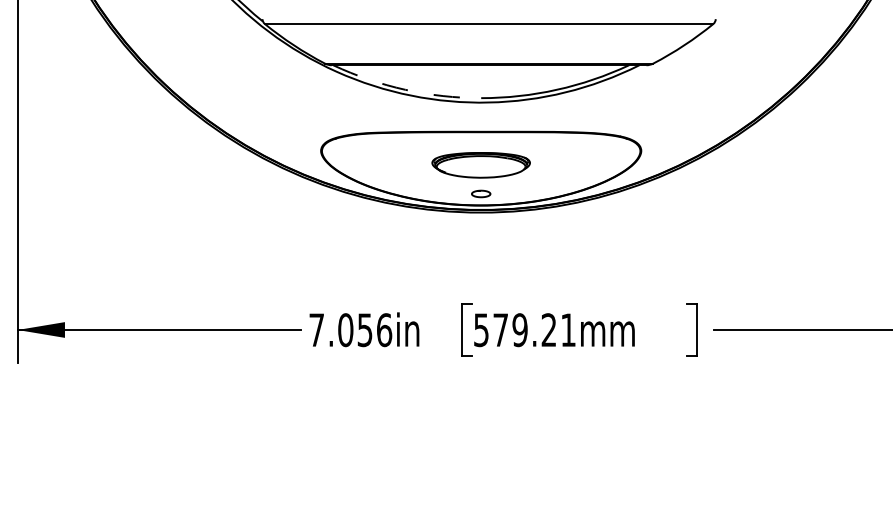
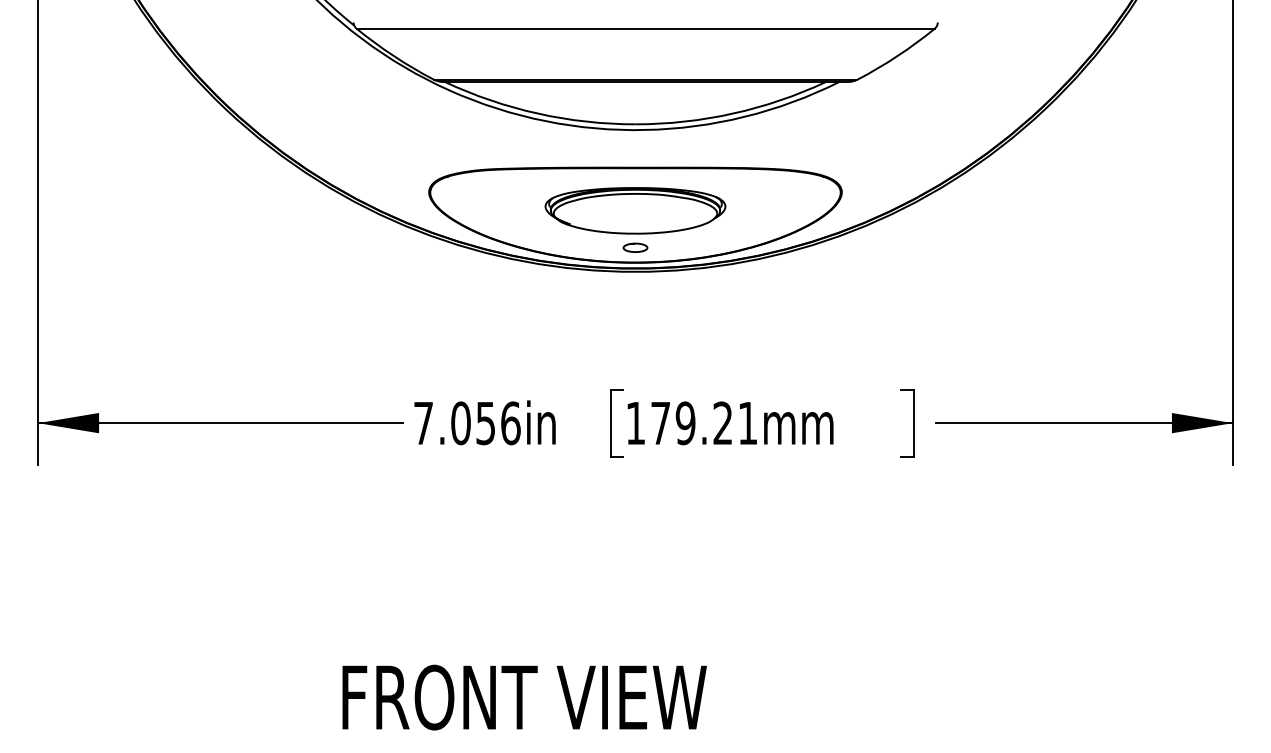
arc: (405, 89) -> (537, 113), dashed -> solid
part: (481, 165) -> (635, 210), size x1.43
text: (481, 330) -> (635, 423), 579.21mm -> 179.21mm

